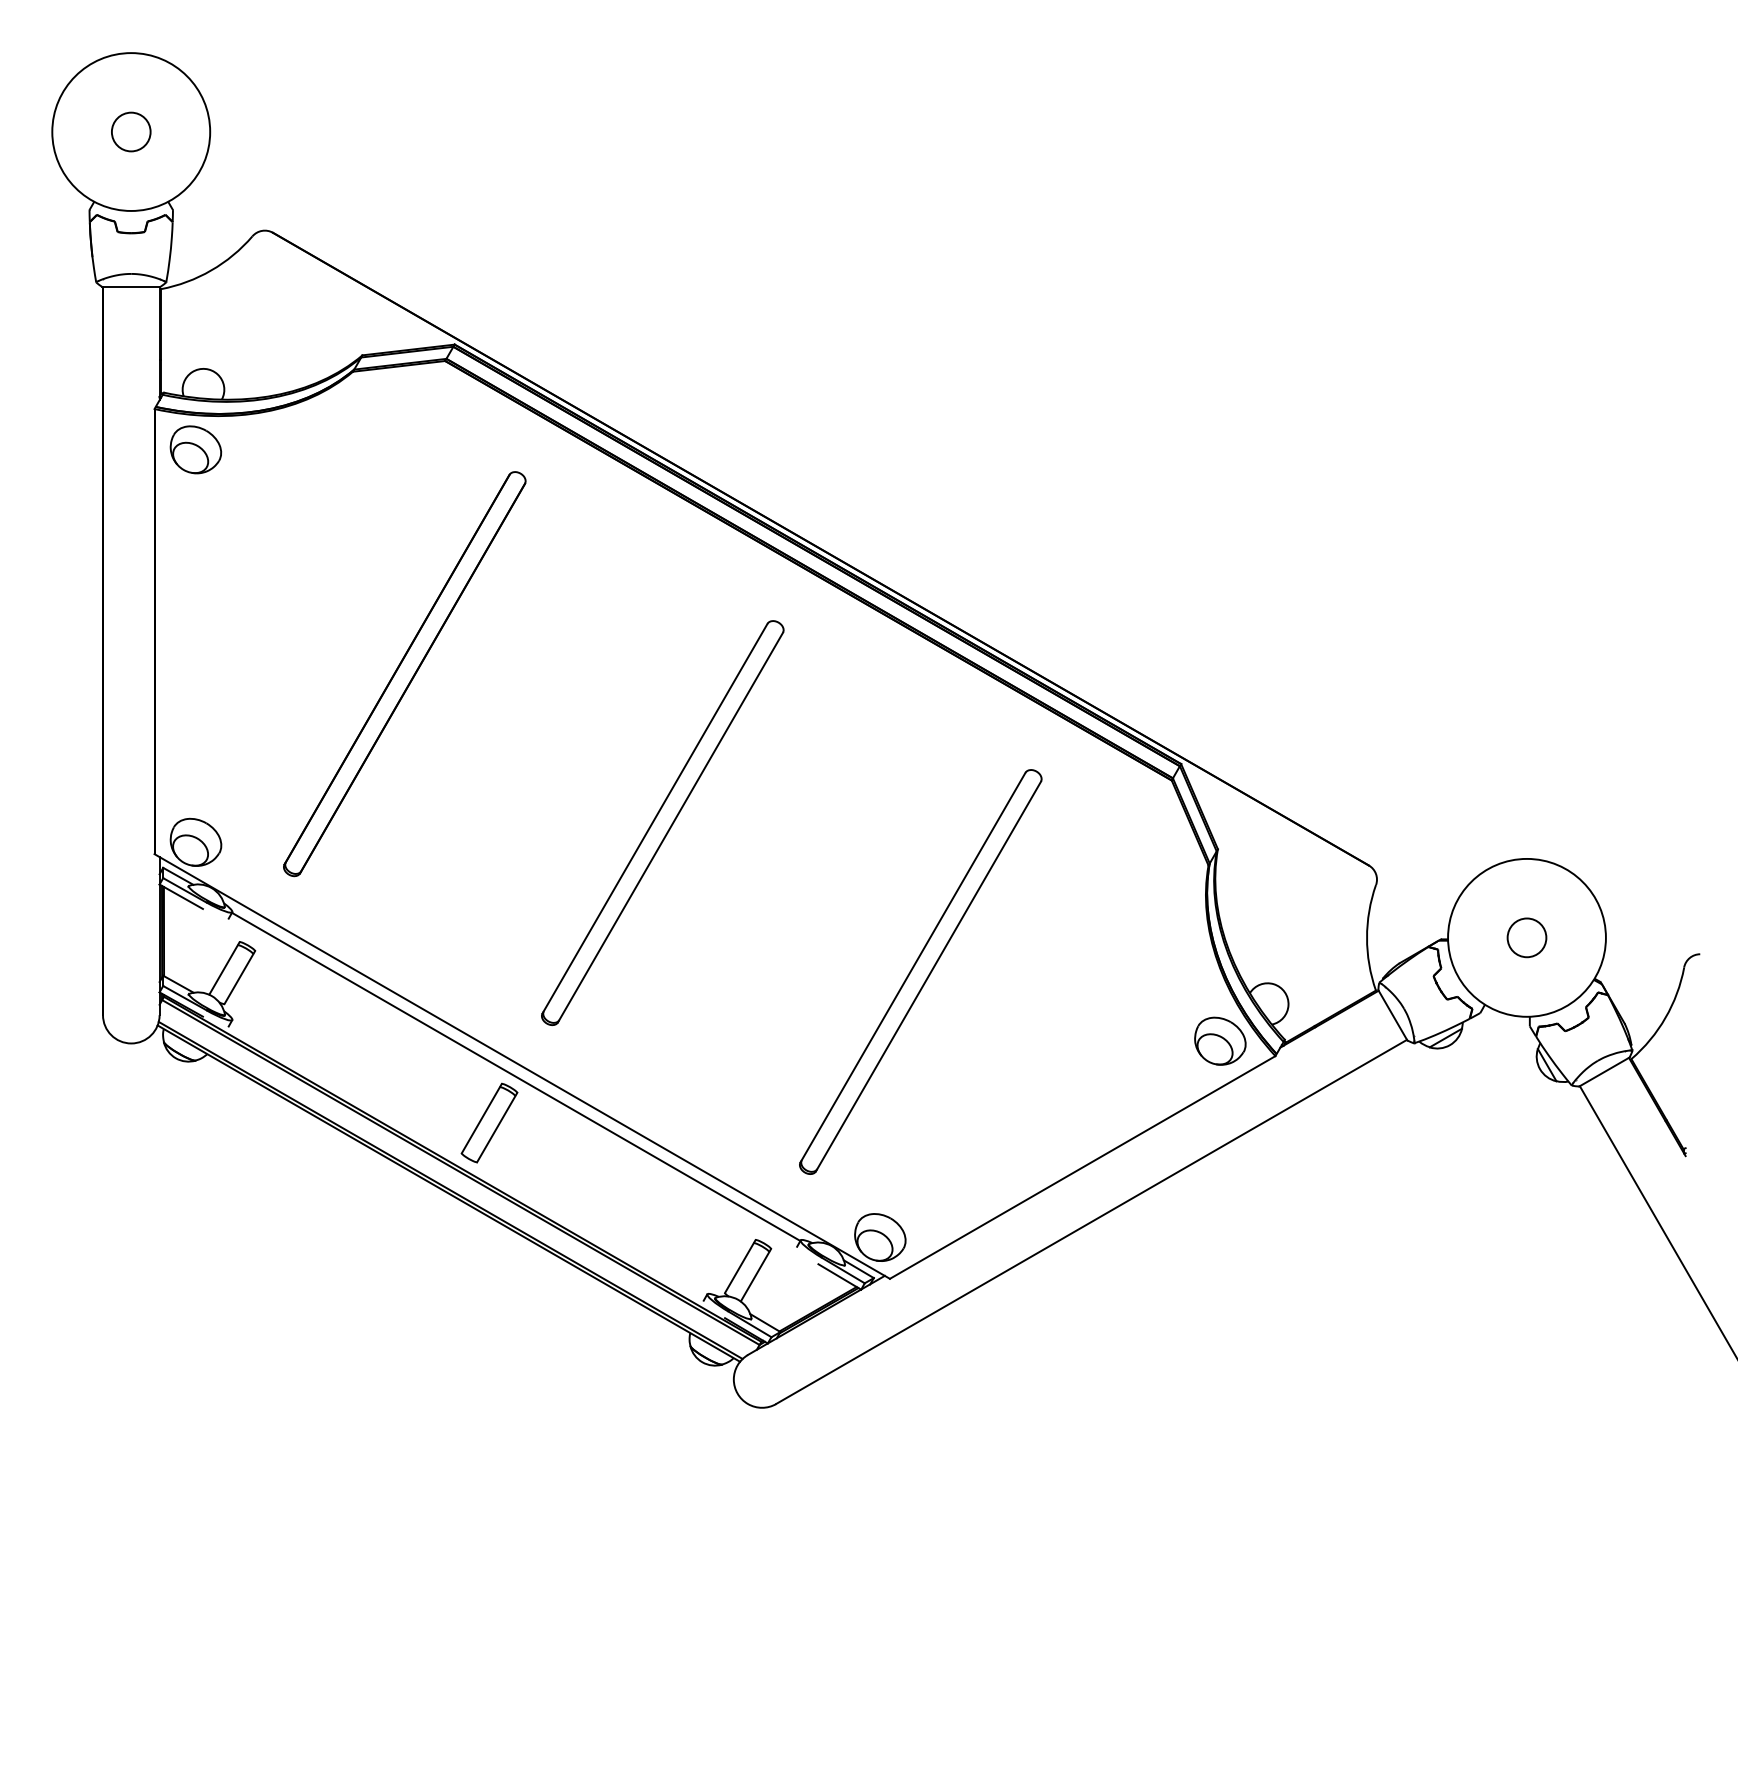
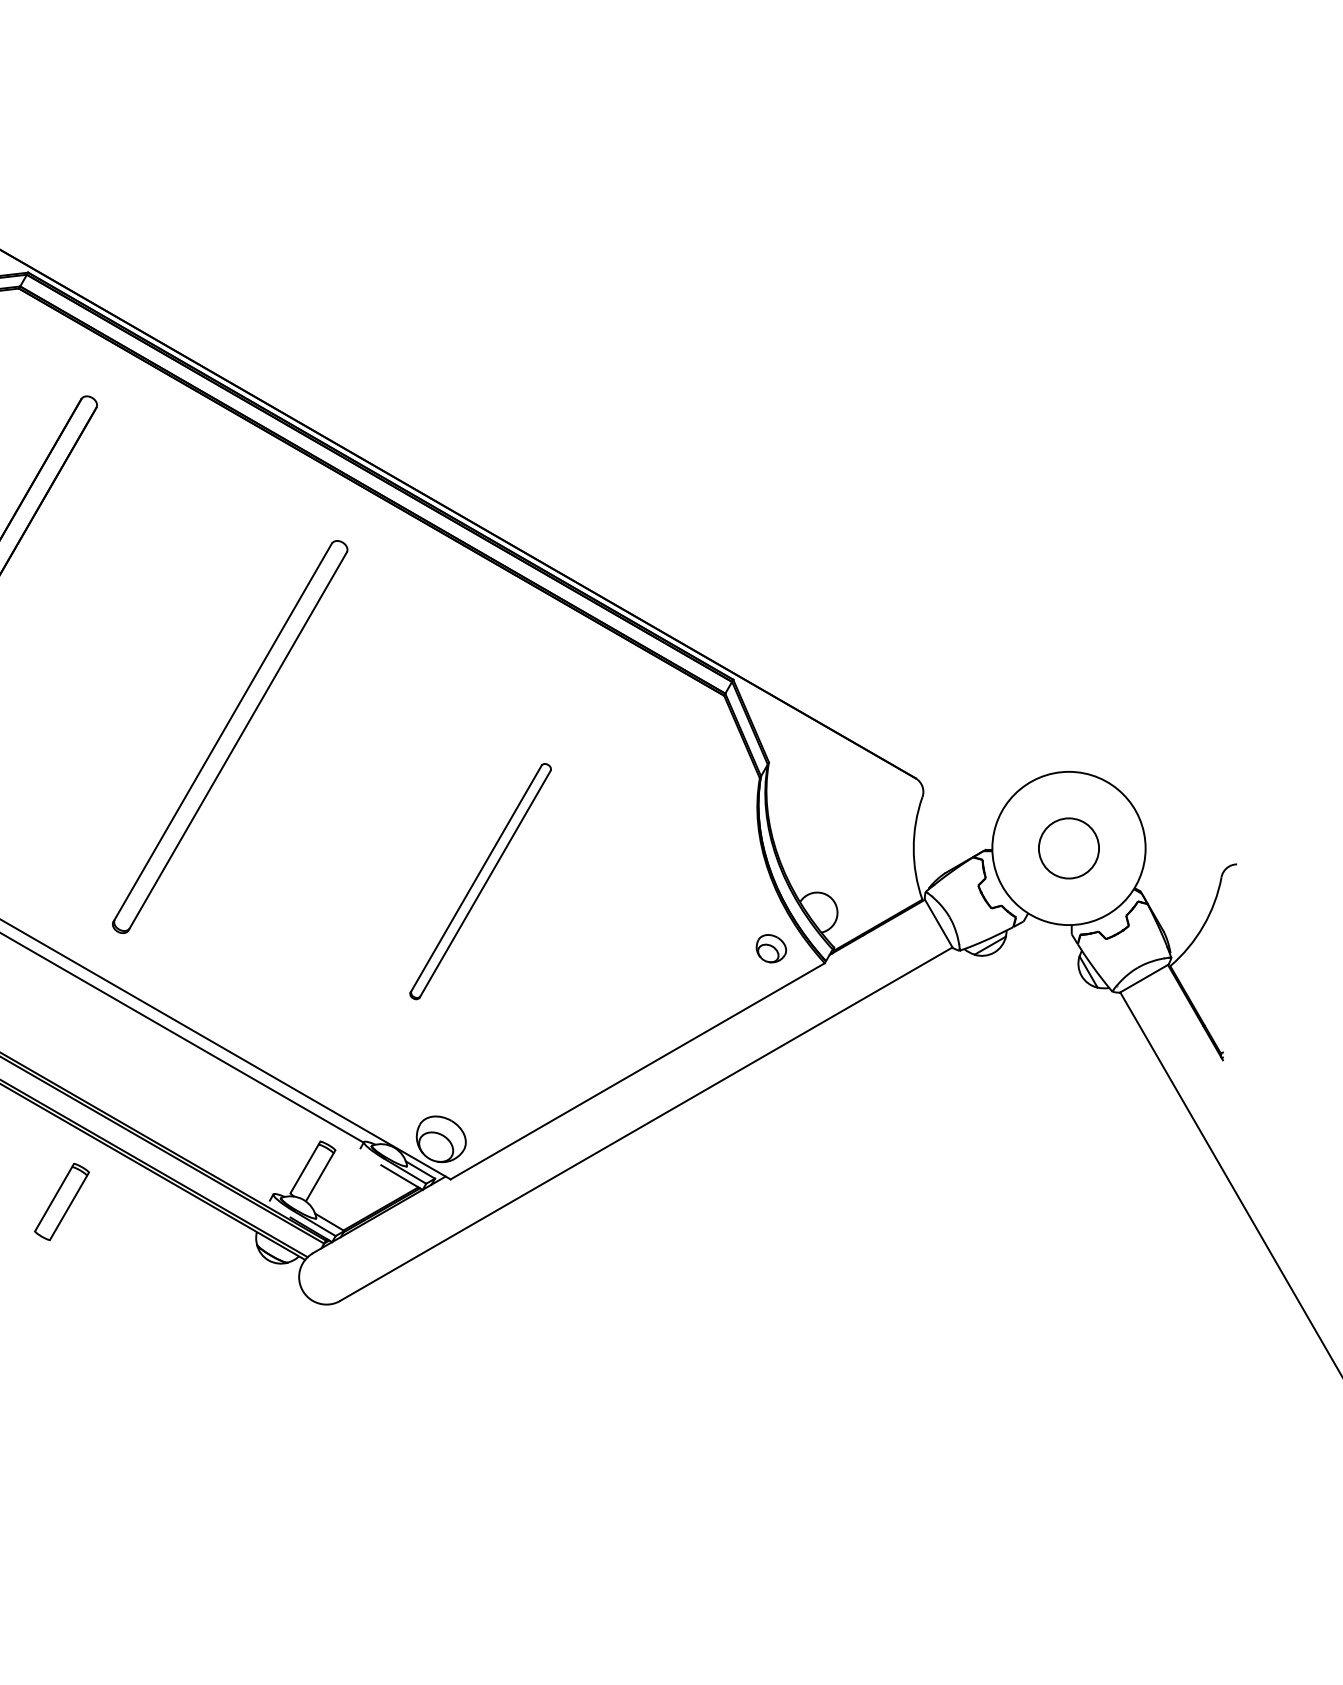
circle: (1526, 937) -> (1068, 848), size x1.6
part: (920, 971) -> (480, 881), size x0.6
part: (1220, 1040) -> (771, 948), size x0.6
part: (489, 1122) -> (61, 1201), moved

